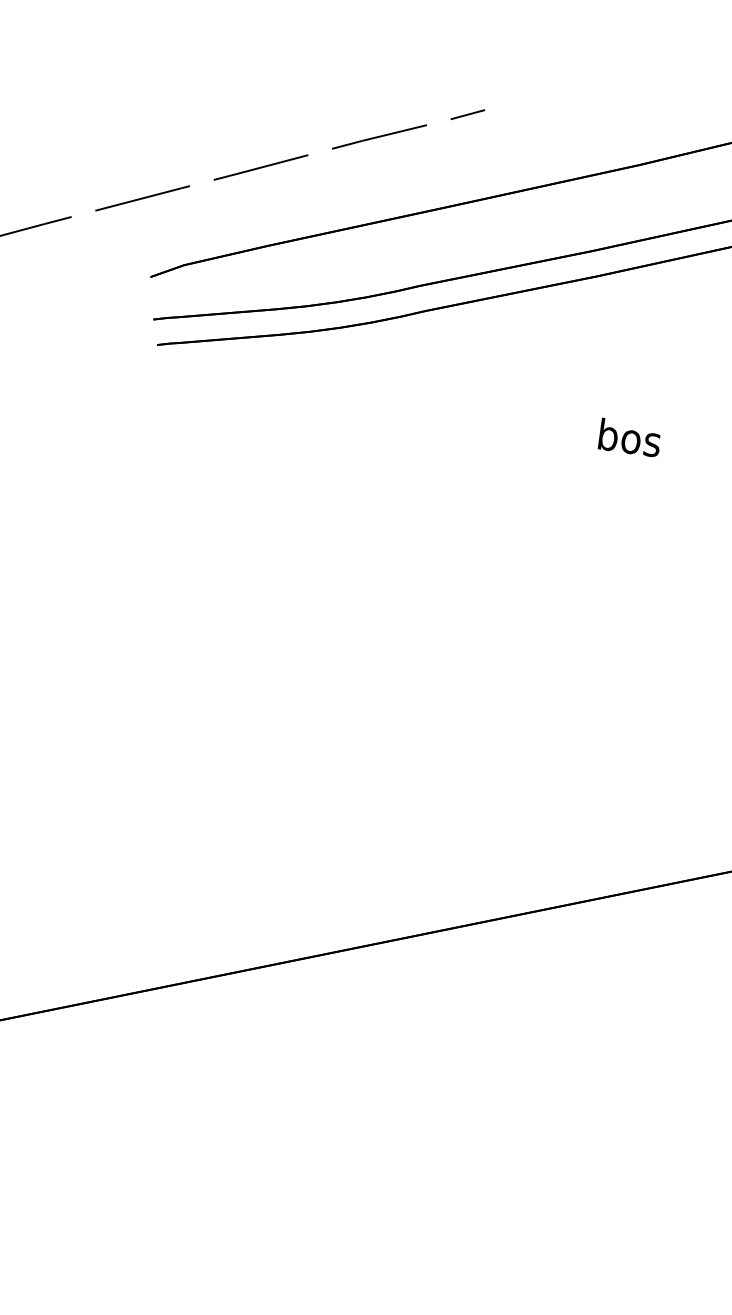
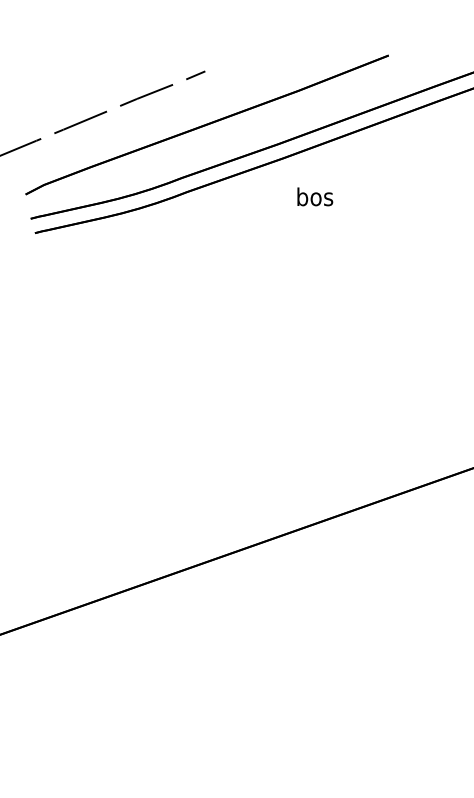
text: (630, 437) -> (315, 196), moved

